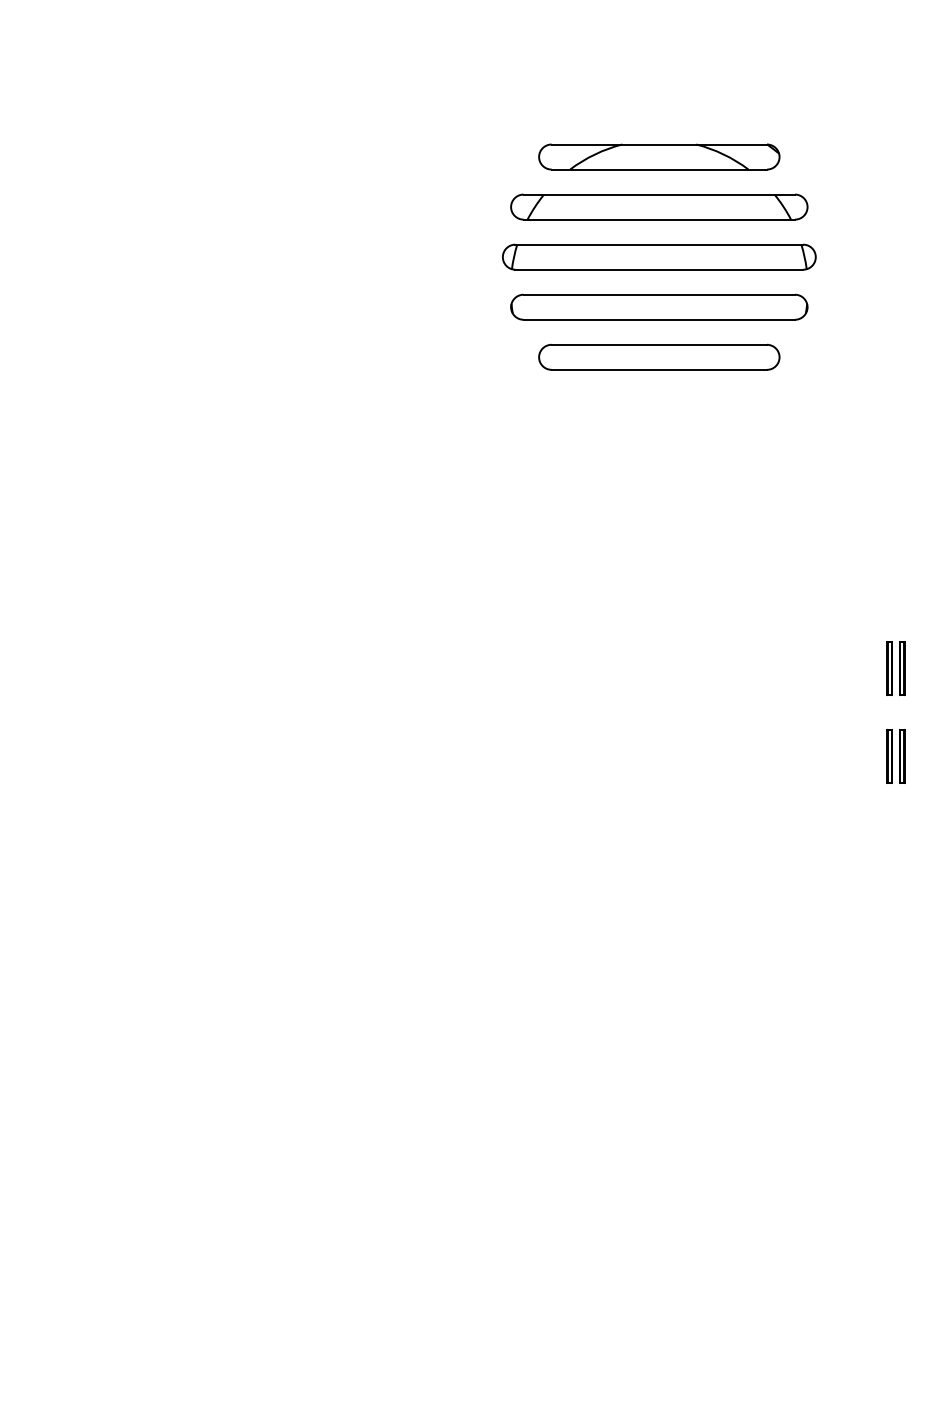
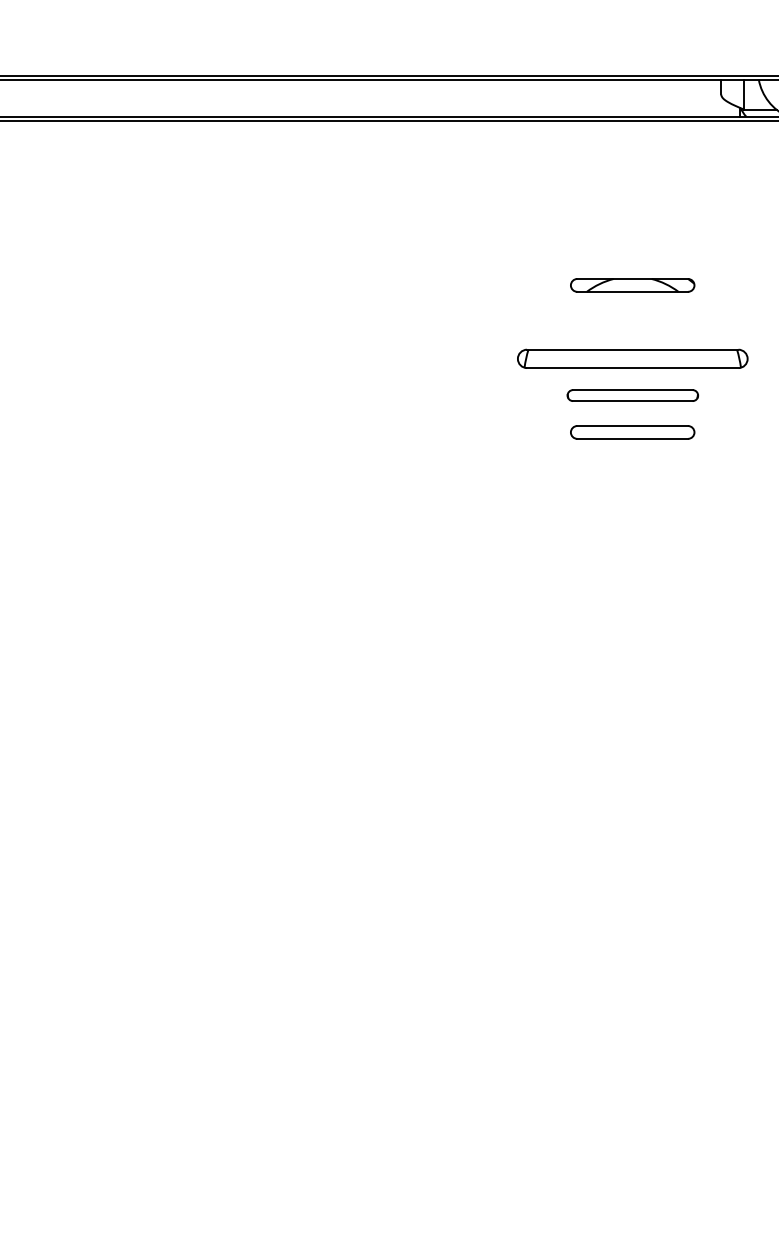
part: (658, 157) -> (632, 285), size x0.7
part: (658, 207) -> (632, 322), removed
part: (658, 307) -> (632, 395), size x0.6
part: (658, 357) -> (632, 432), size x0.7

